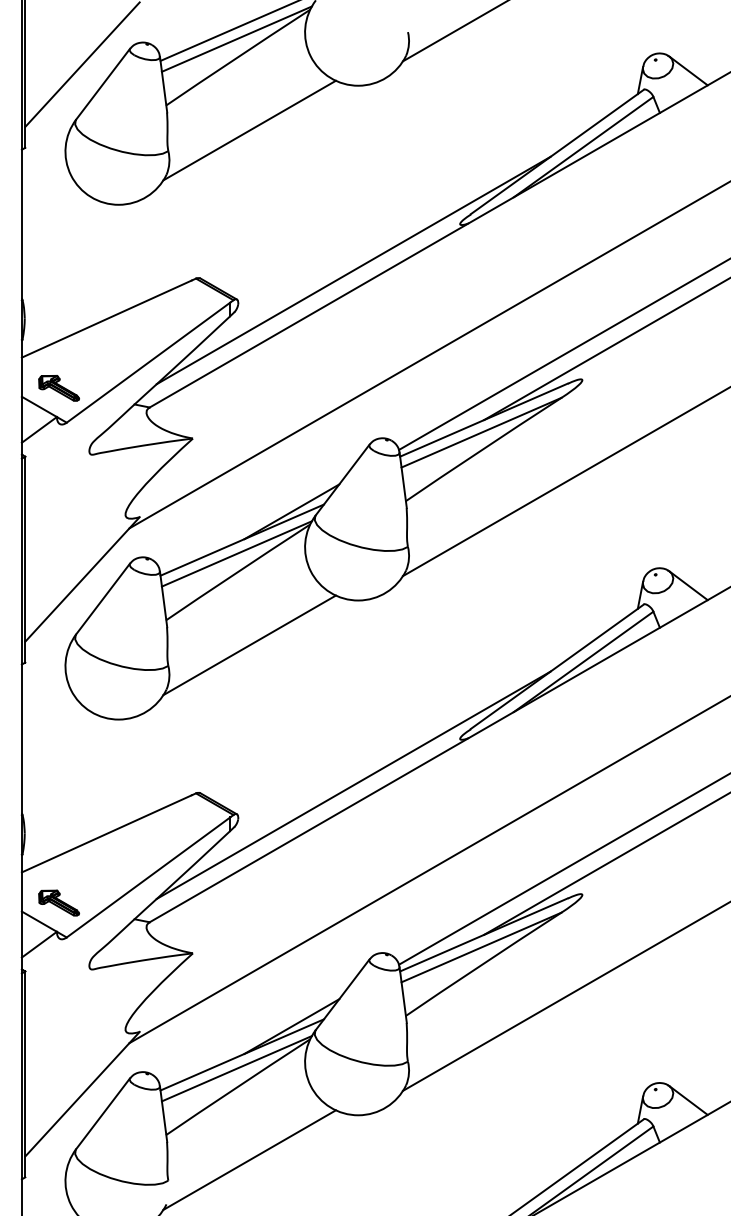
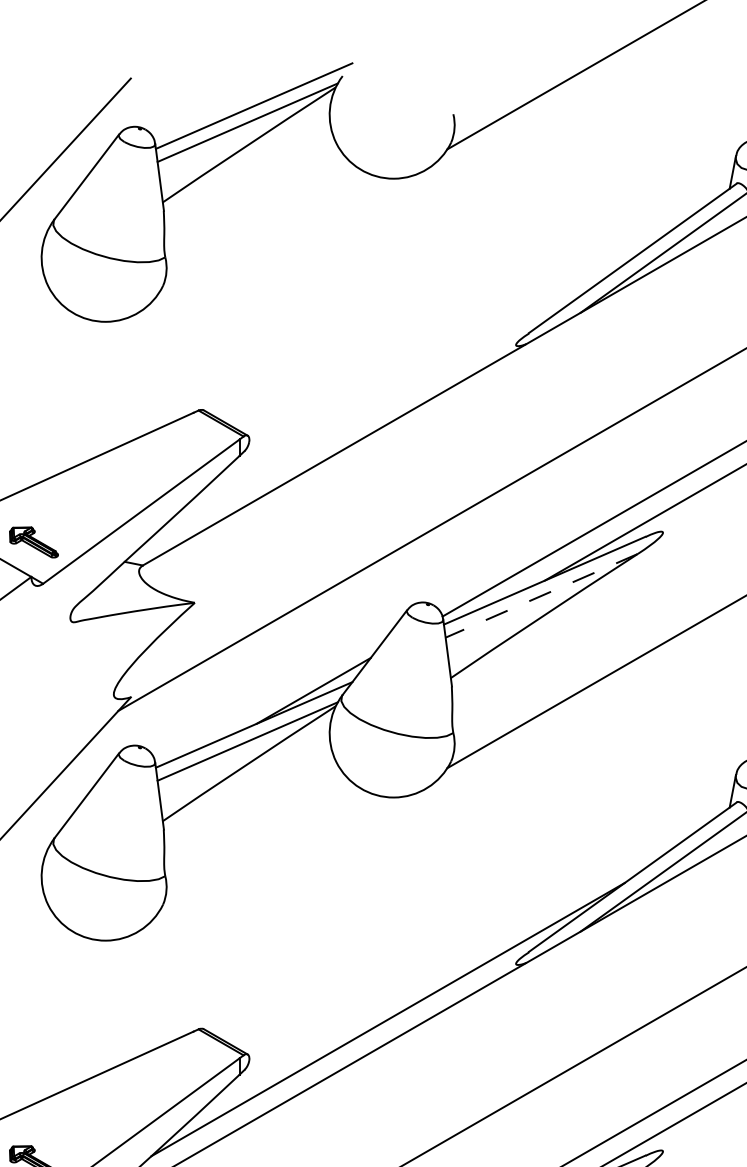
line: (249, 130) -> (262, 232), removed
line: (353, 270) -> (387, 400), removed
line: (481, 432) -> (541, 595), solid -> dashed
line: (249, 645) -> (262, 851), removed

